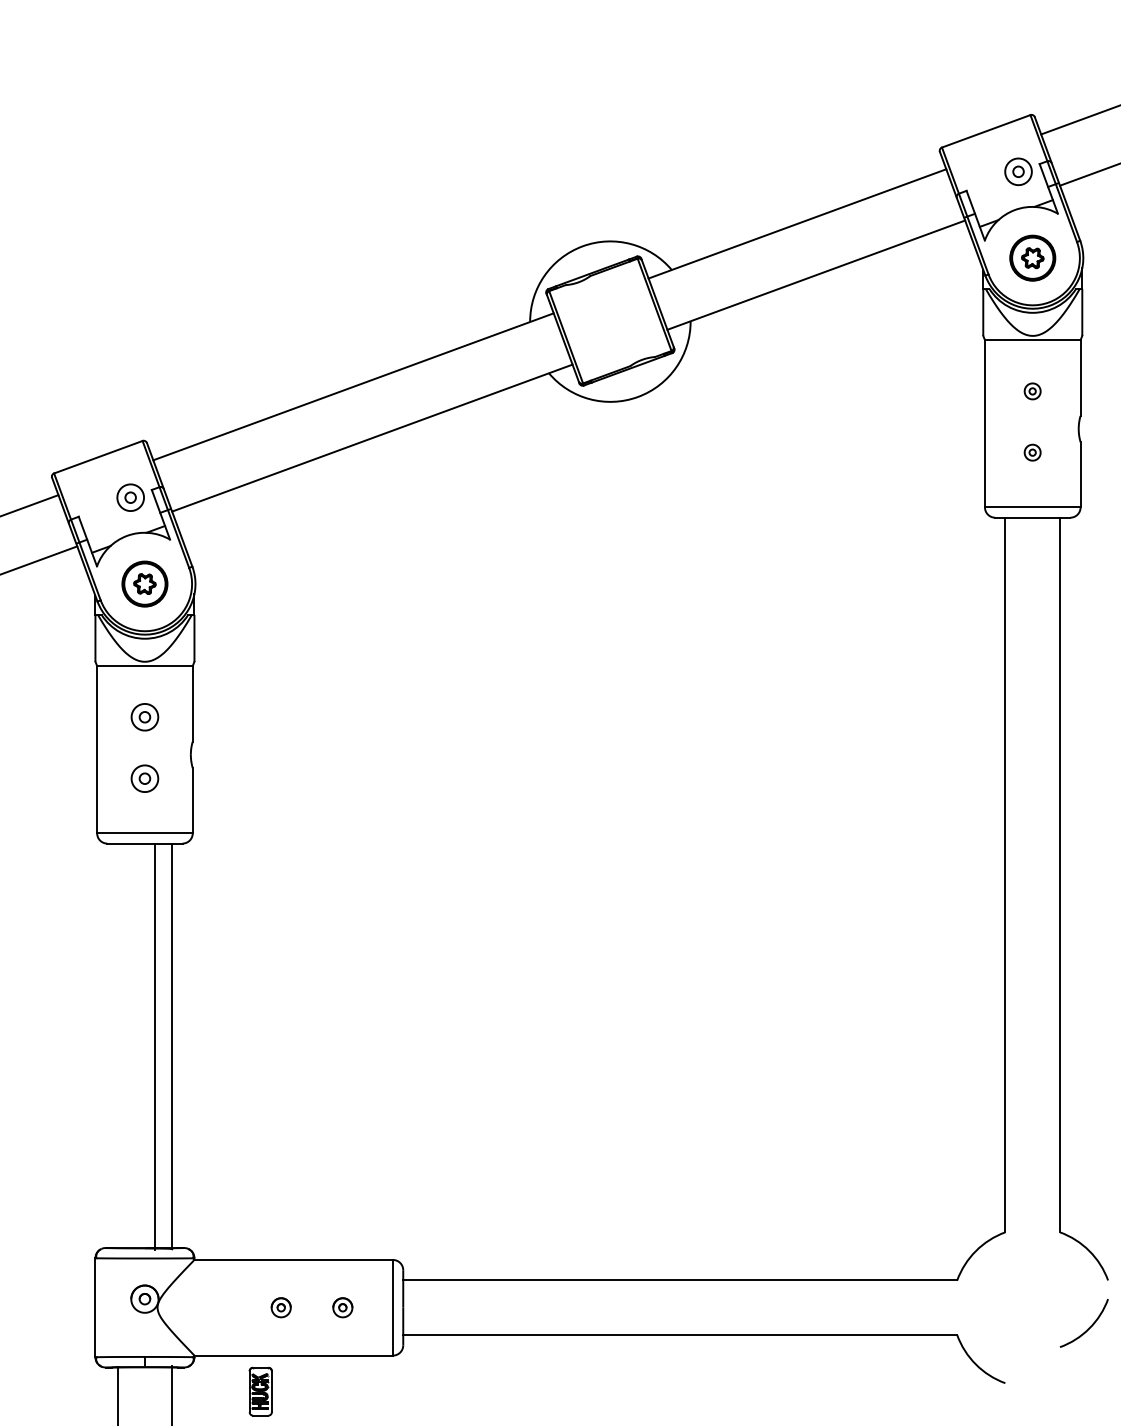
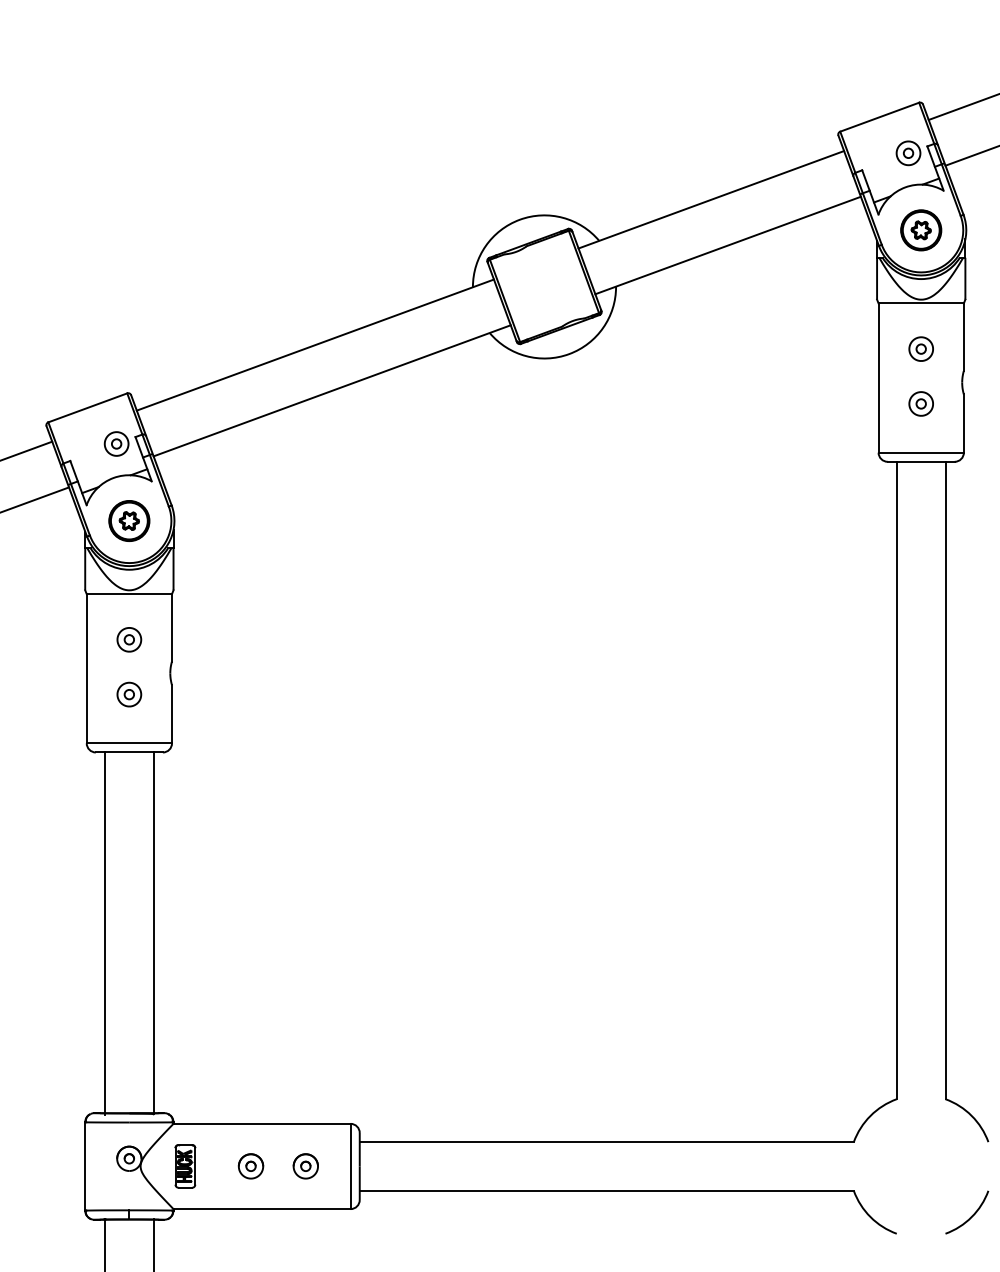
part: (1032, 391) -> (920, 349), size x1.67
part: (1032, 452) -> (920, 403), size x1.67
line: (154, 1046) -> (104, 933), moved
part: (280, 1307) -> (250, 1166), size x1.43
part: (342, 1307) -> (305, 1166), size x1.43
arc: (1088, 1327) -> (970, 1216), moved
part: (260, 1391) -> (185, 1166), moved

